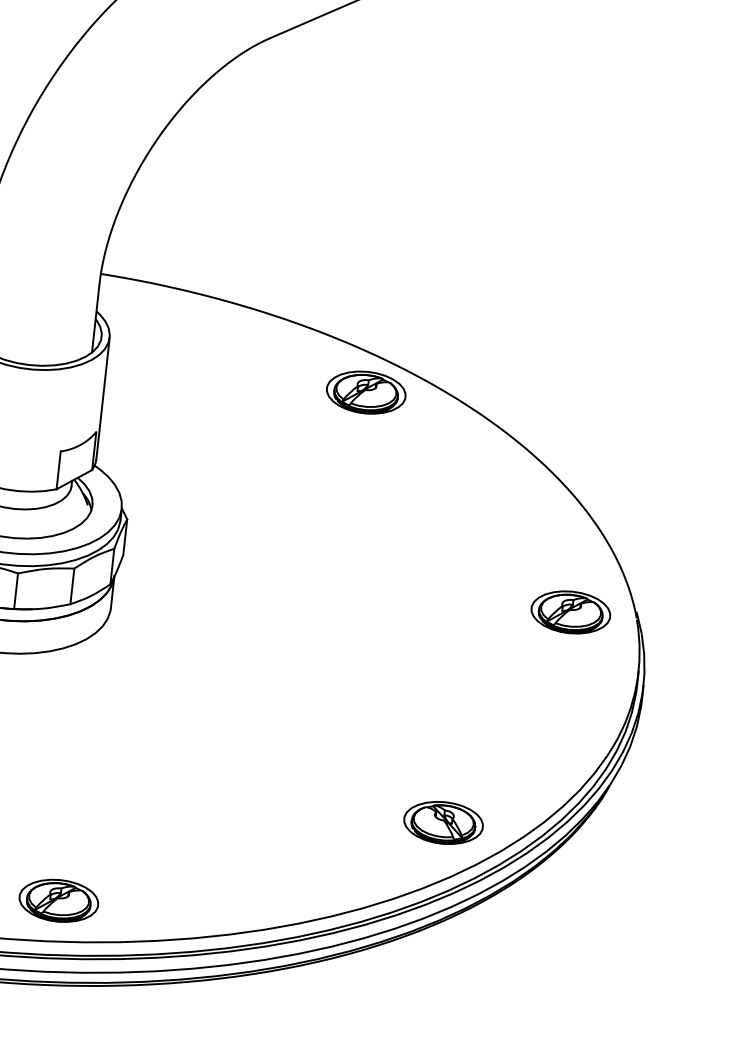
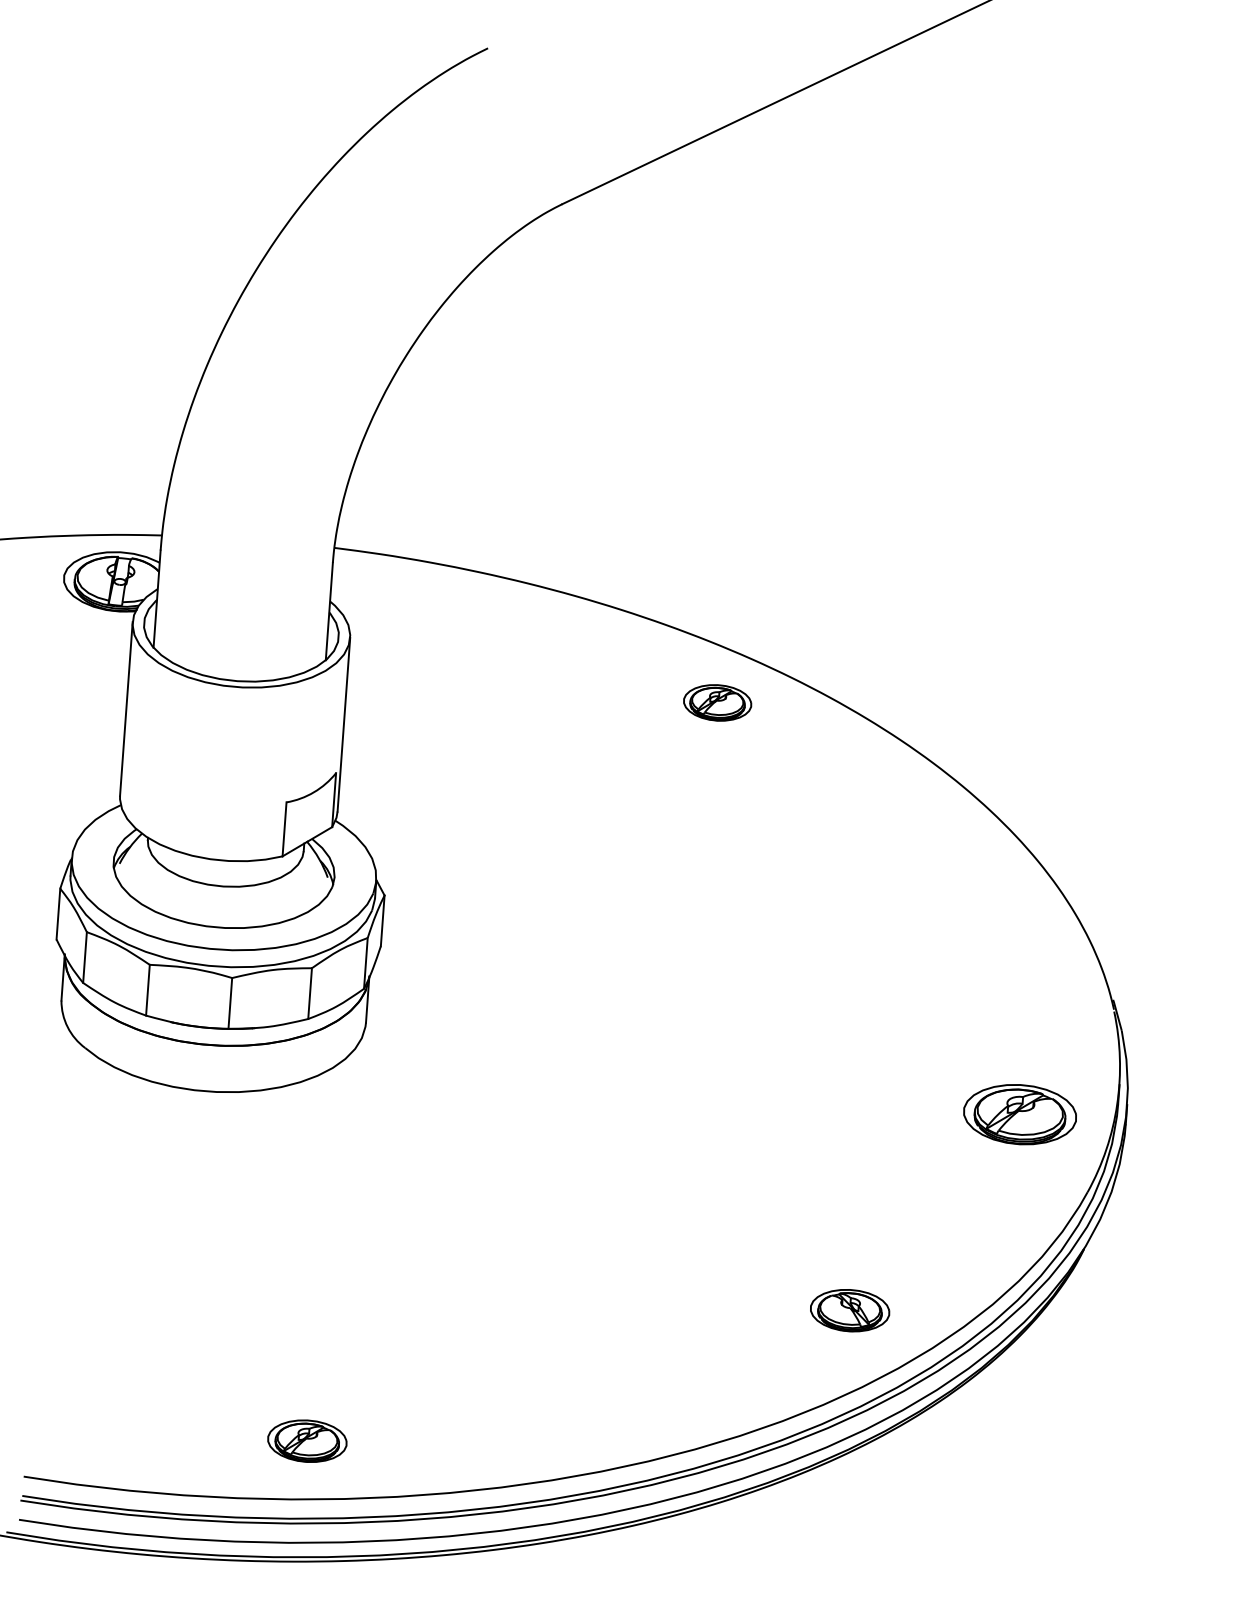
part: (366, 392) -> (717, 702), size x0.6
part: (570, 612) -> (1019, 1114), moved
part: (443, 822) -> (849, 1310), size x0.7
part: (59, 900) -> (307, 1440), size x0.7

